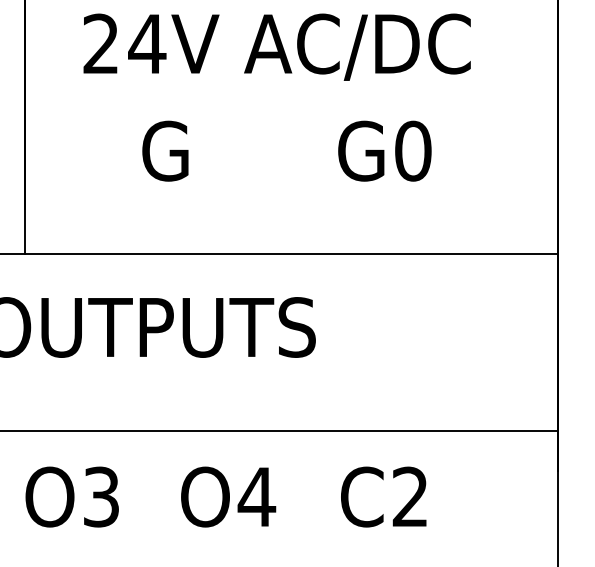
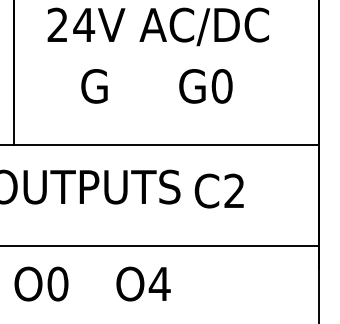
text: (384, 151) -> (205, 86), moved
text: (100, 496) -> (57, 283), O3 -> O0
text: (228, 496) -> (143, 283), moved
text: (382, 496) -> (218, 190), moved

